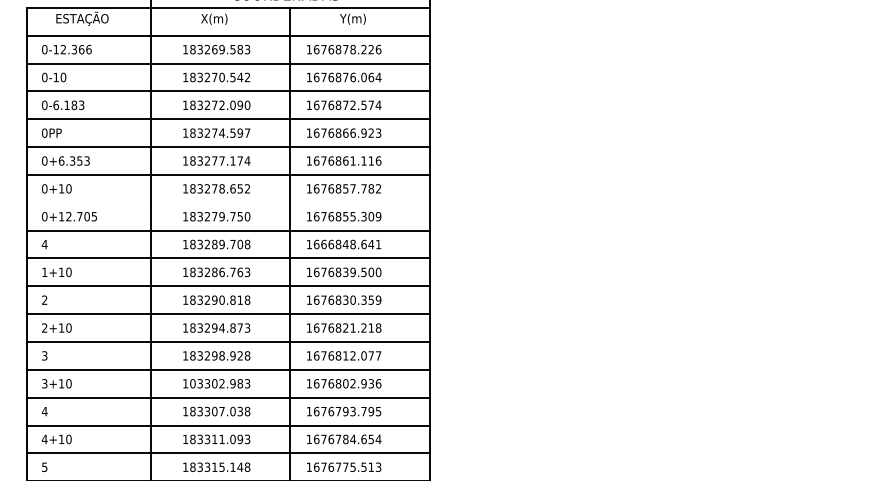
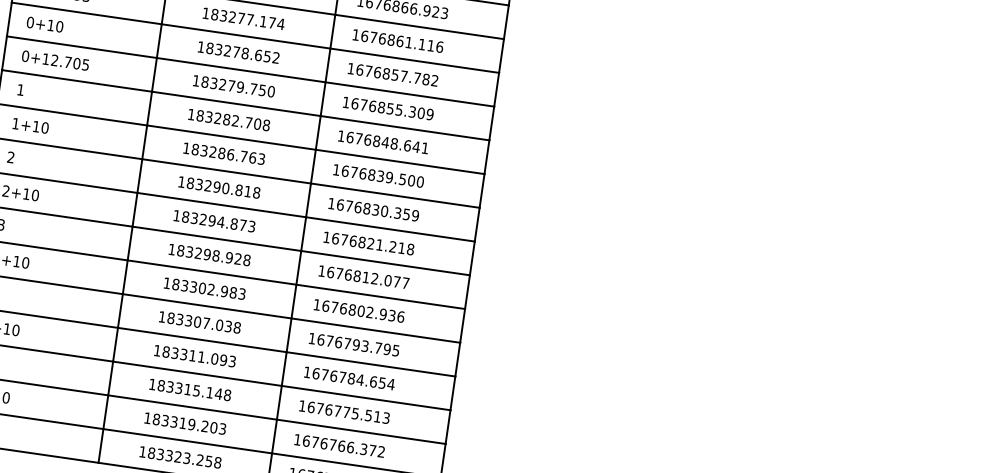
line: (228, 202) -> (250, 71), added
text: (44, 244) -> (20, 89), 4 -> 1
text: (221, 244) -> (234, 120), 183289.708 -> 183282.708
text: (323, 244) -> (358, 138), 1666848.641 -> 1676848.641
text: (192, 383) -> (175, 284), 103302.983 -> 183302.983

